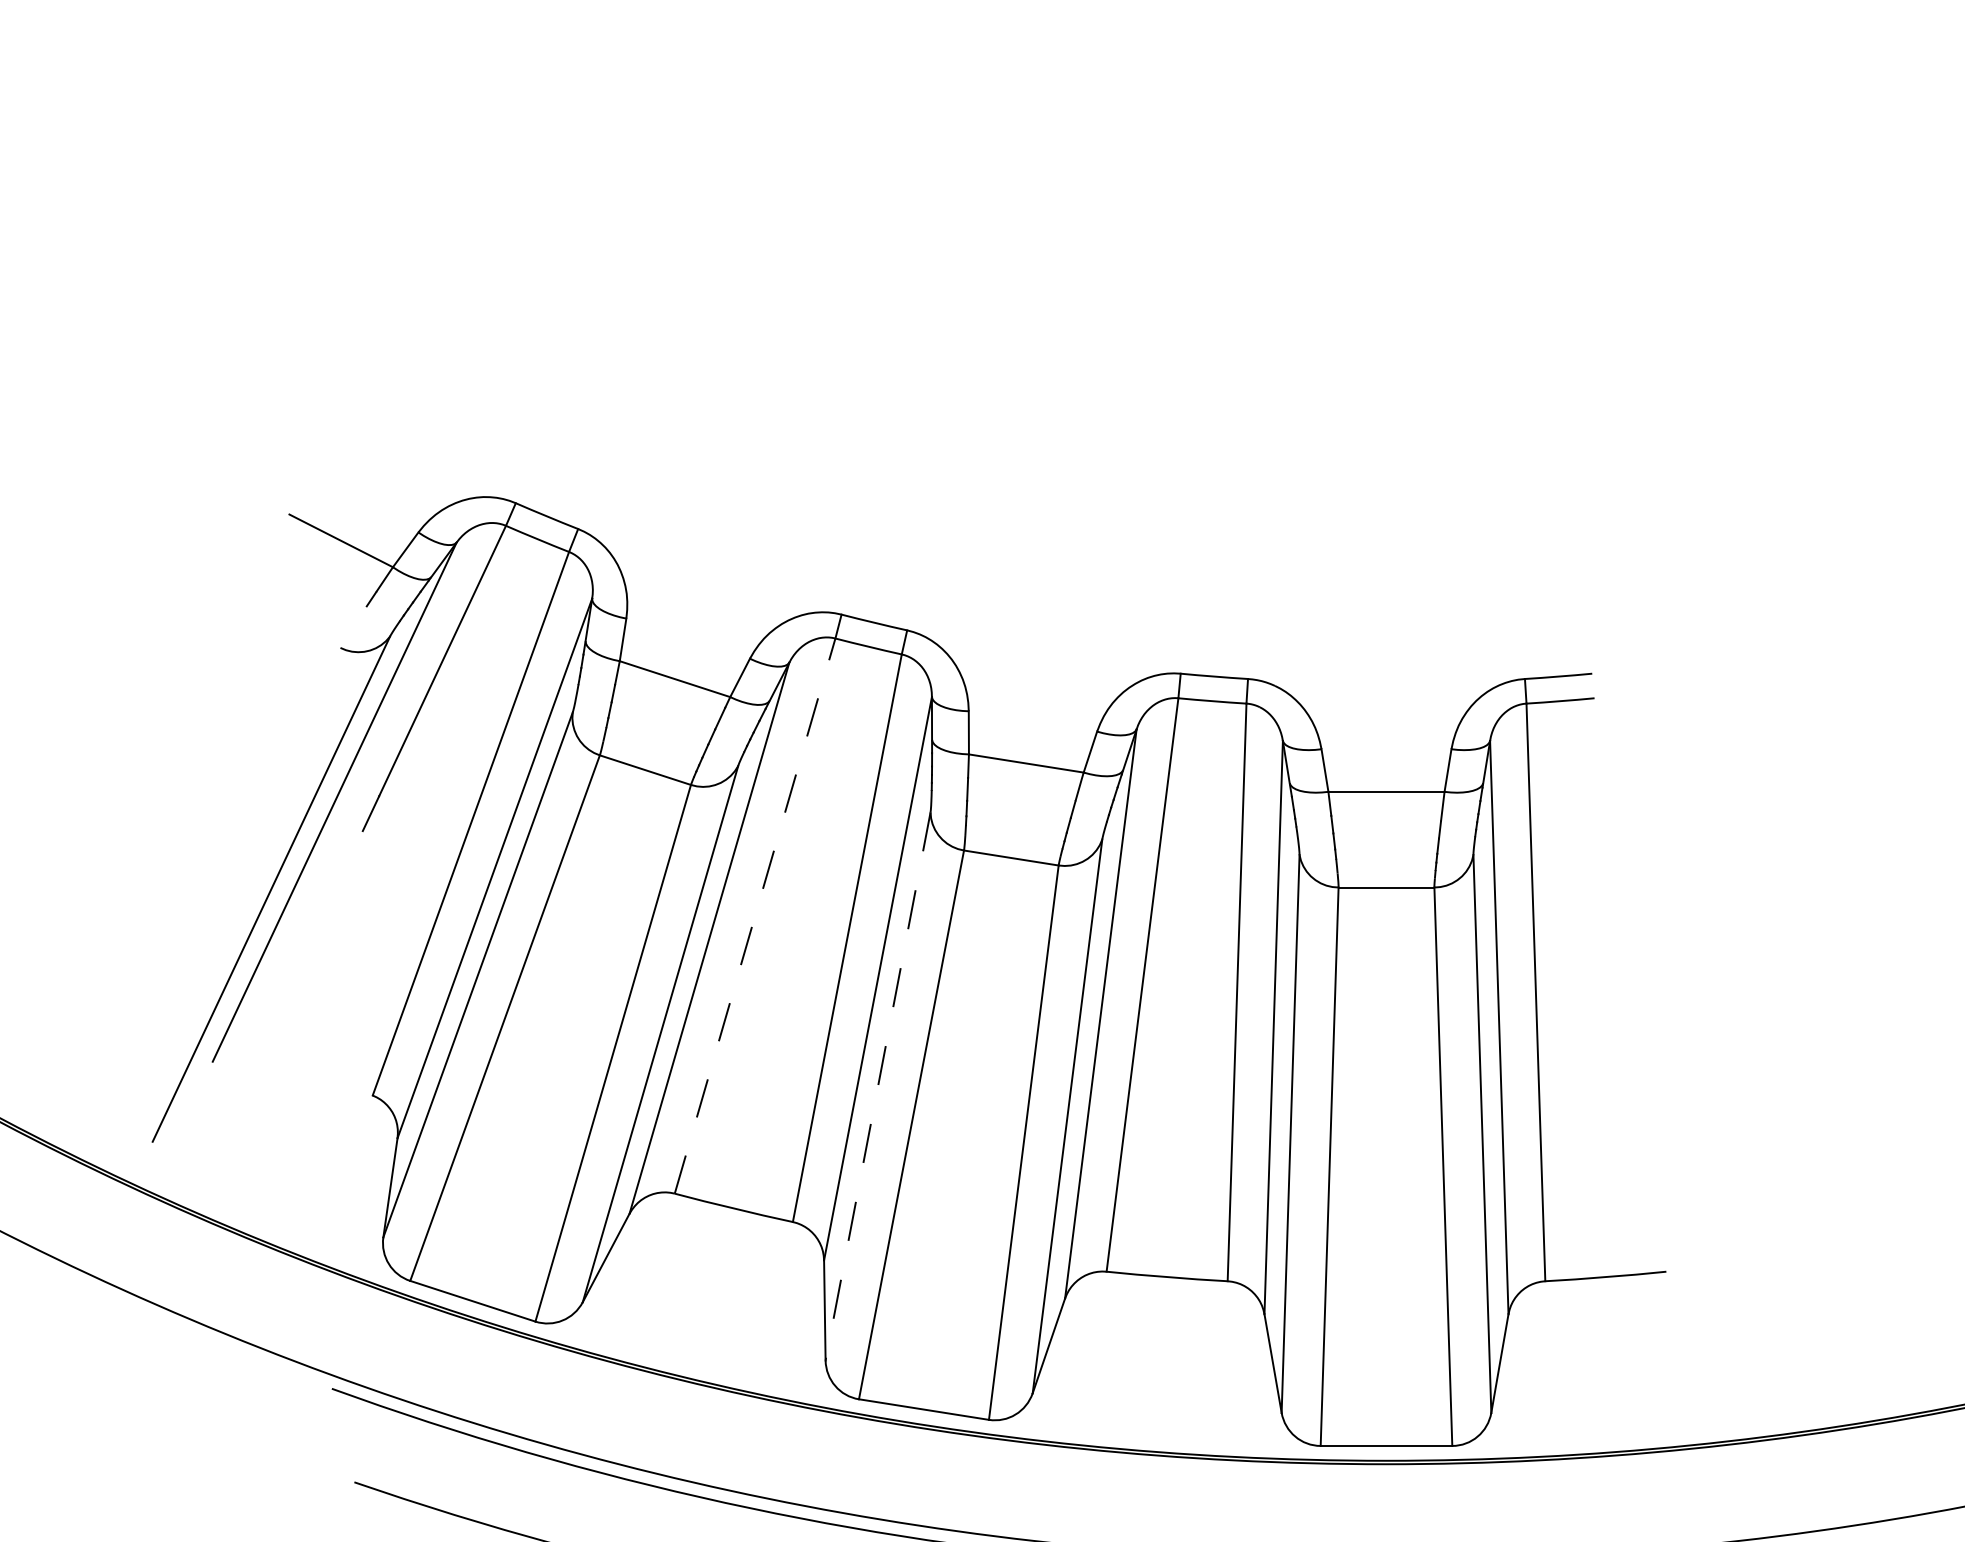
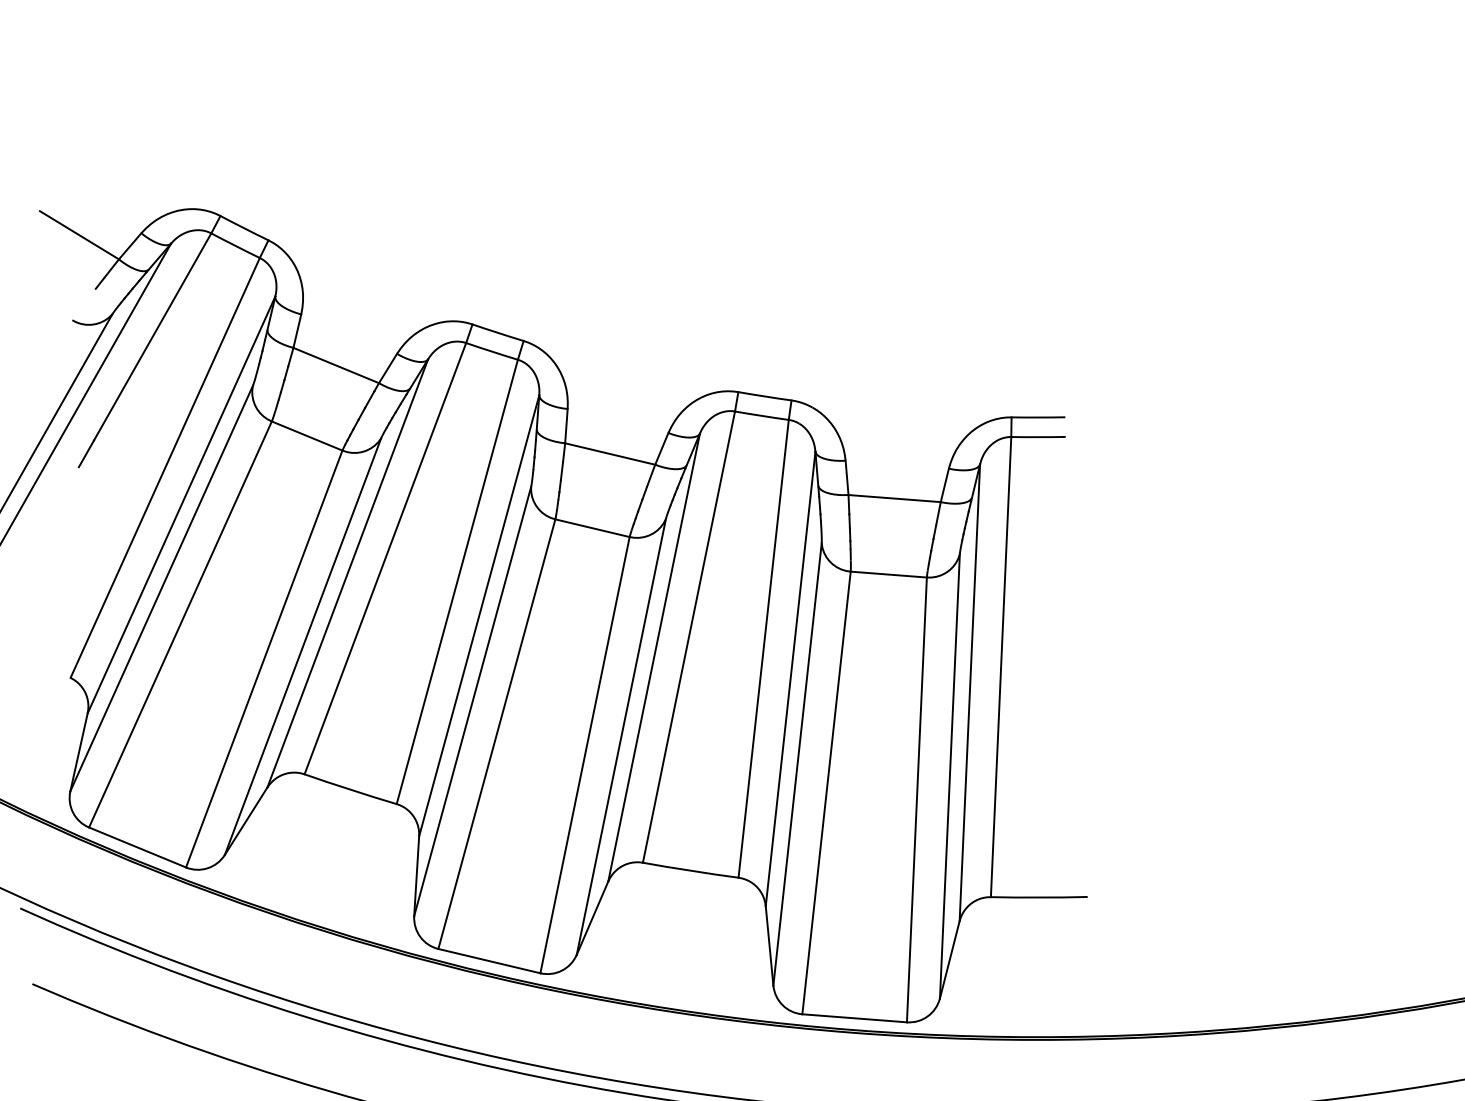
line: (755, 916) -> (385, 559), dashed -> solid
line: (877, 1086) -> (472, 701), dashed -> solid

